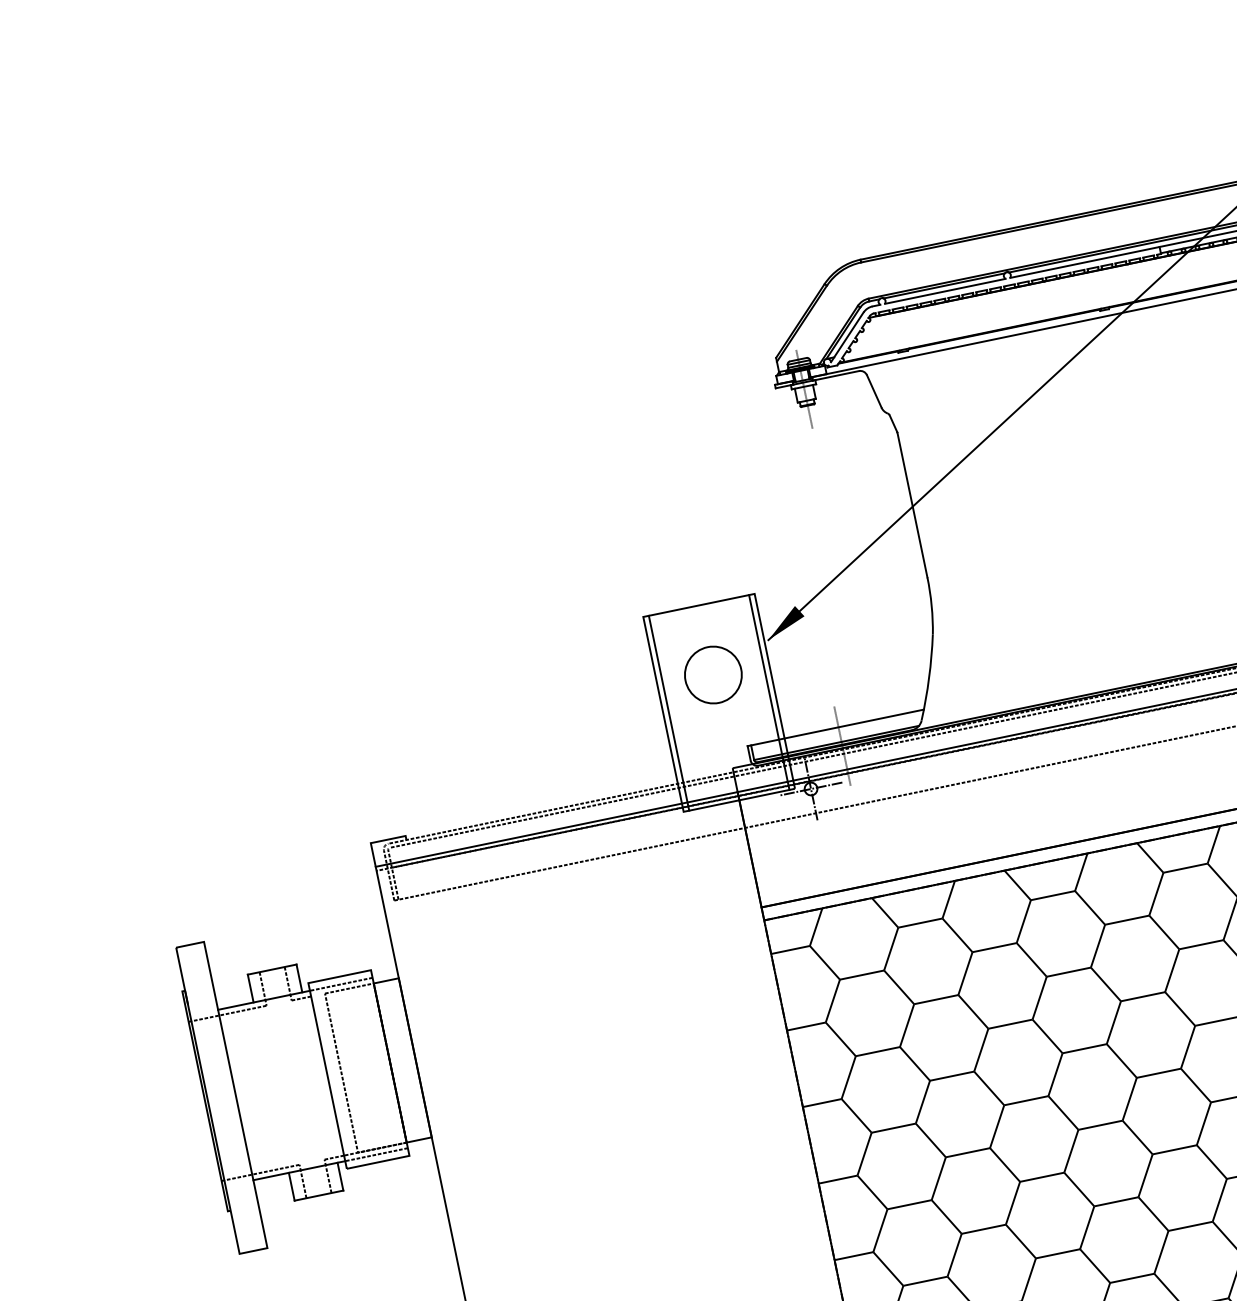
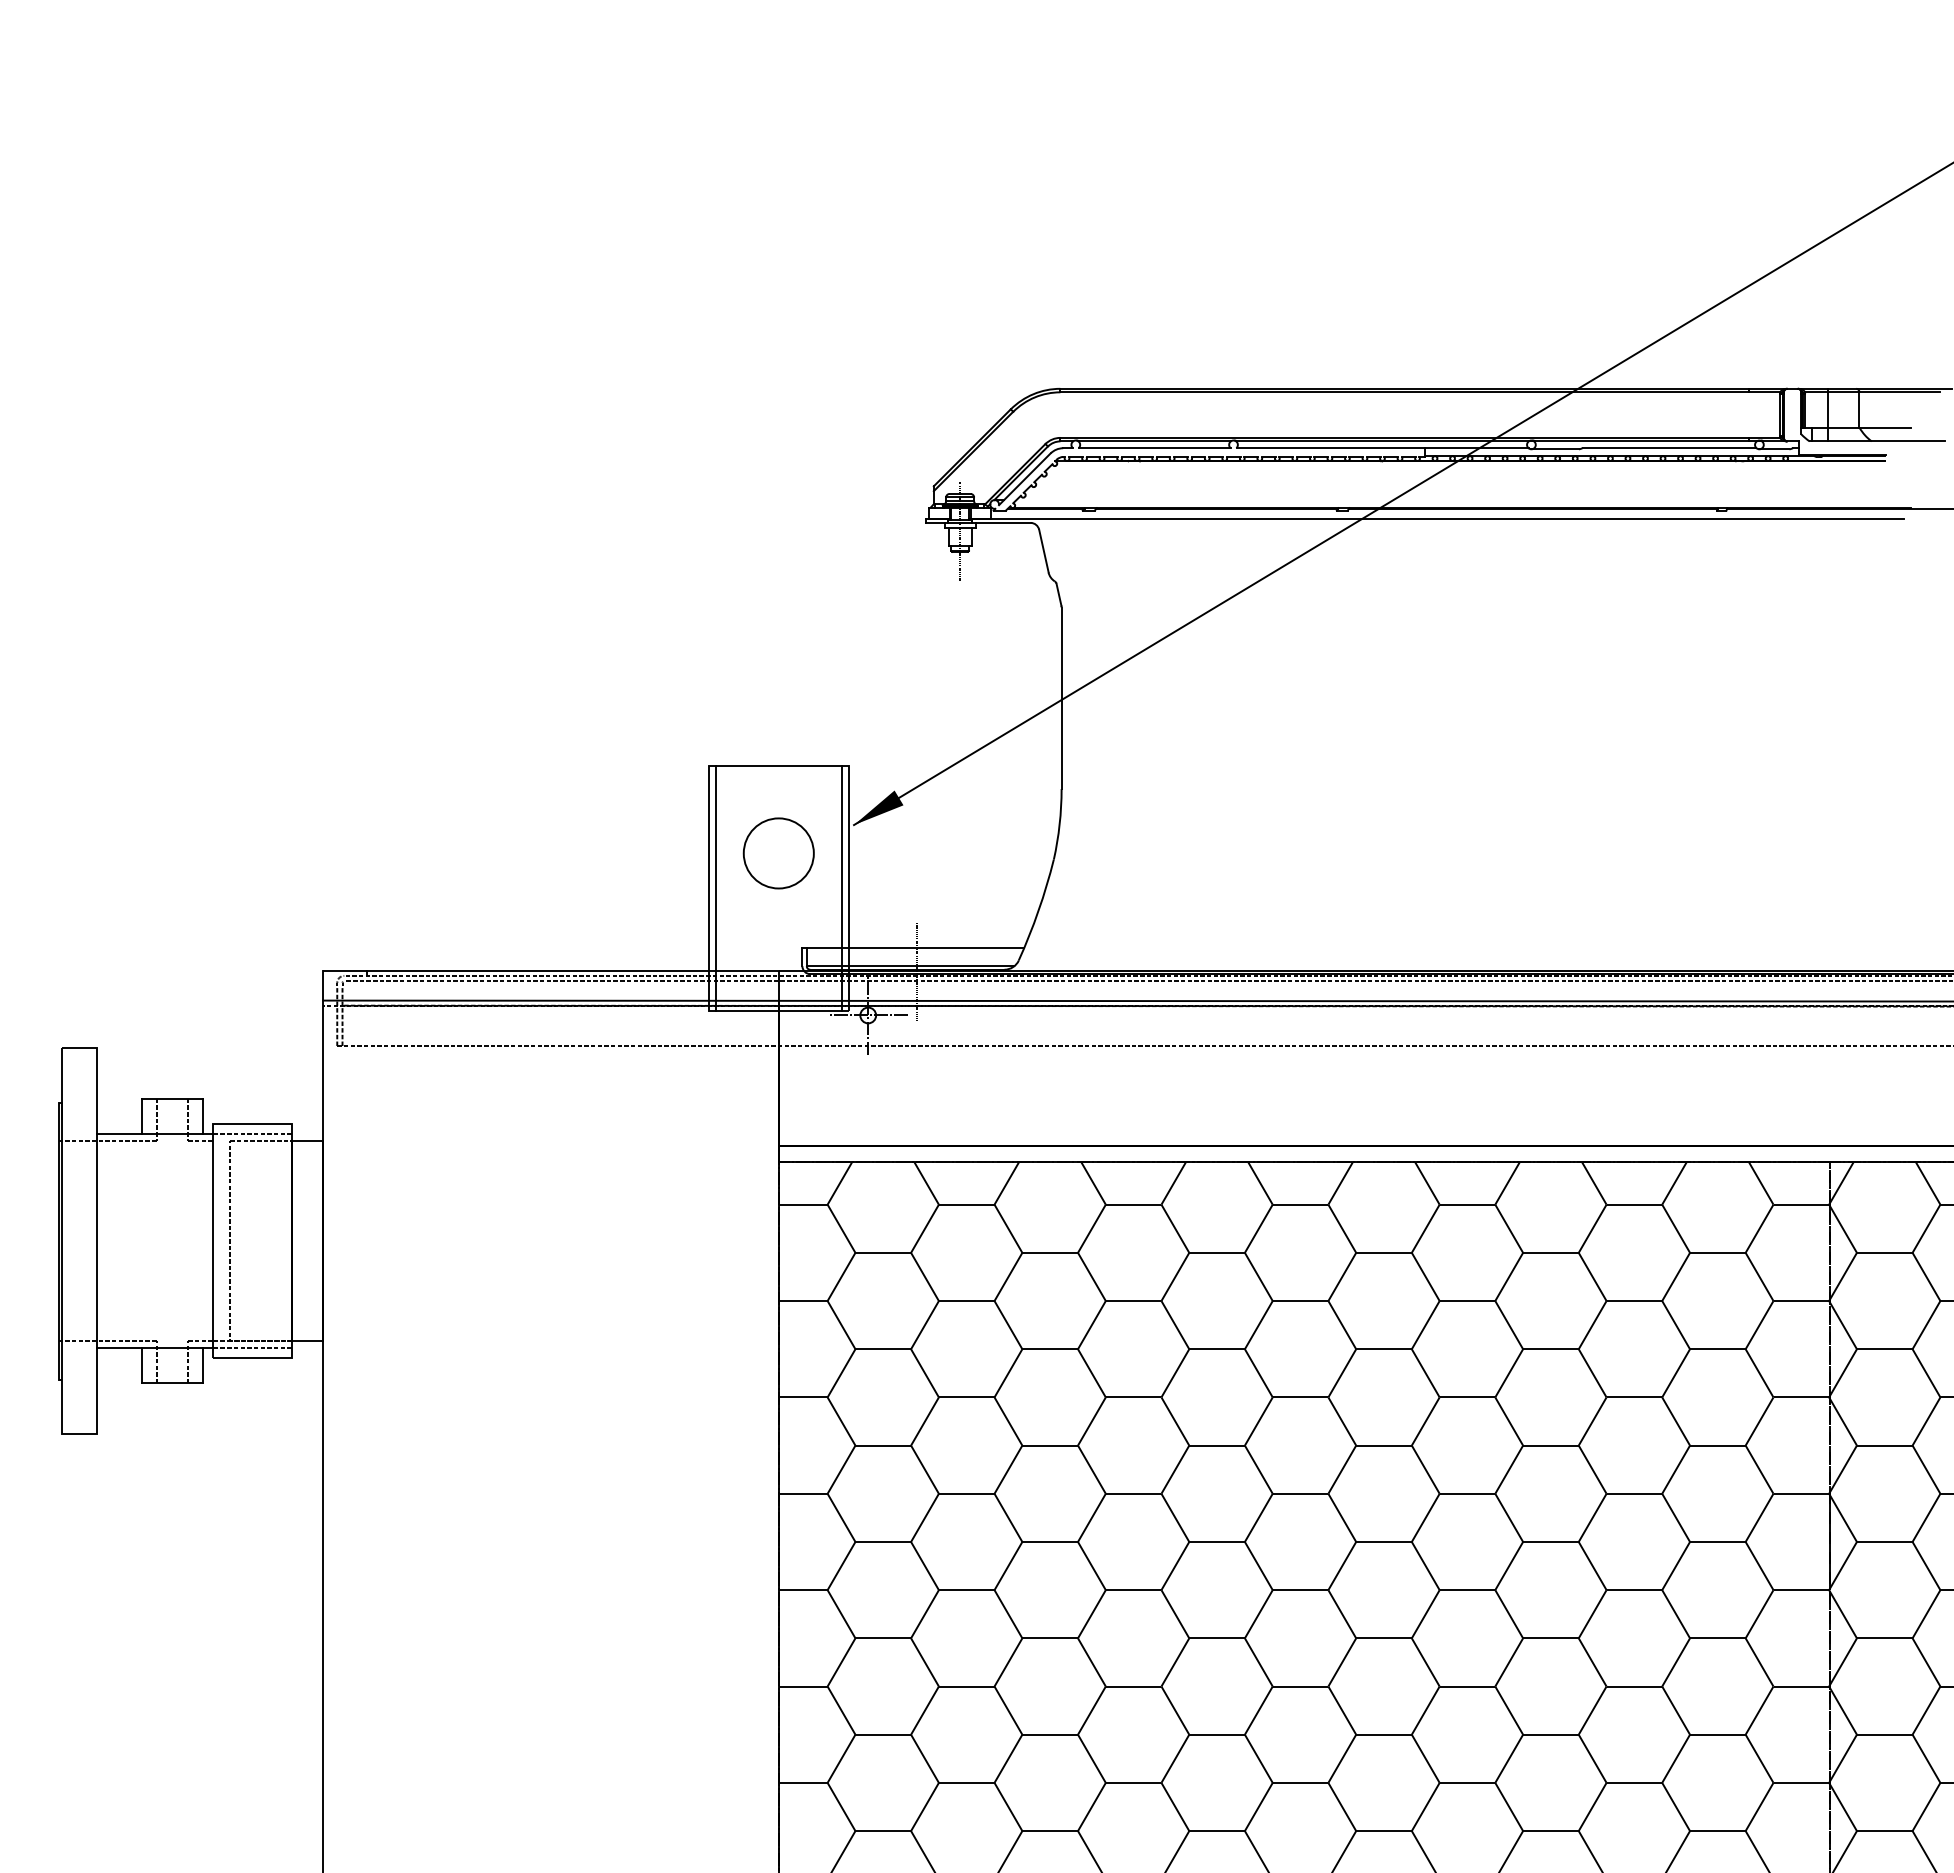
line: (568, 801) -> (572, 970), added

